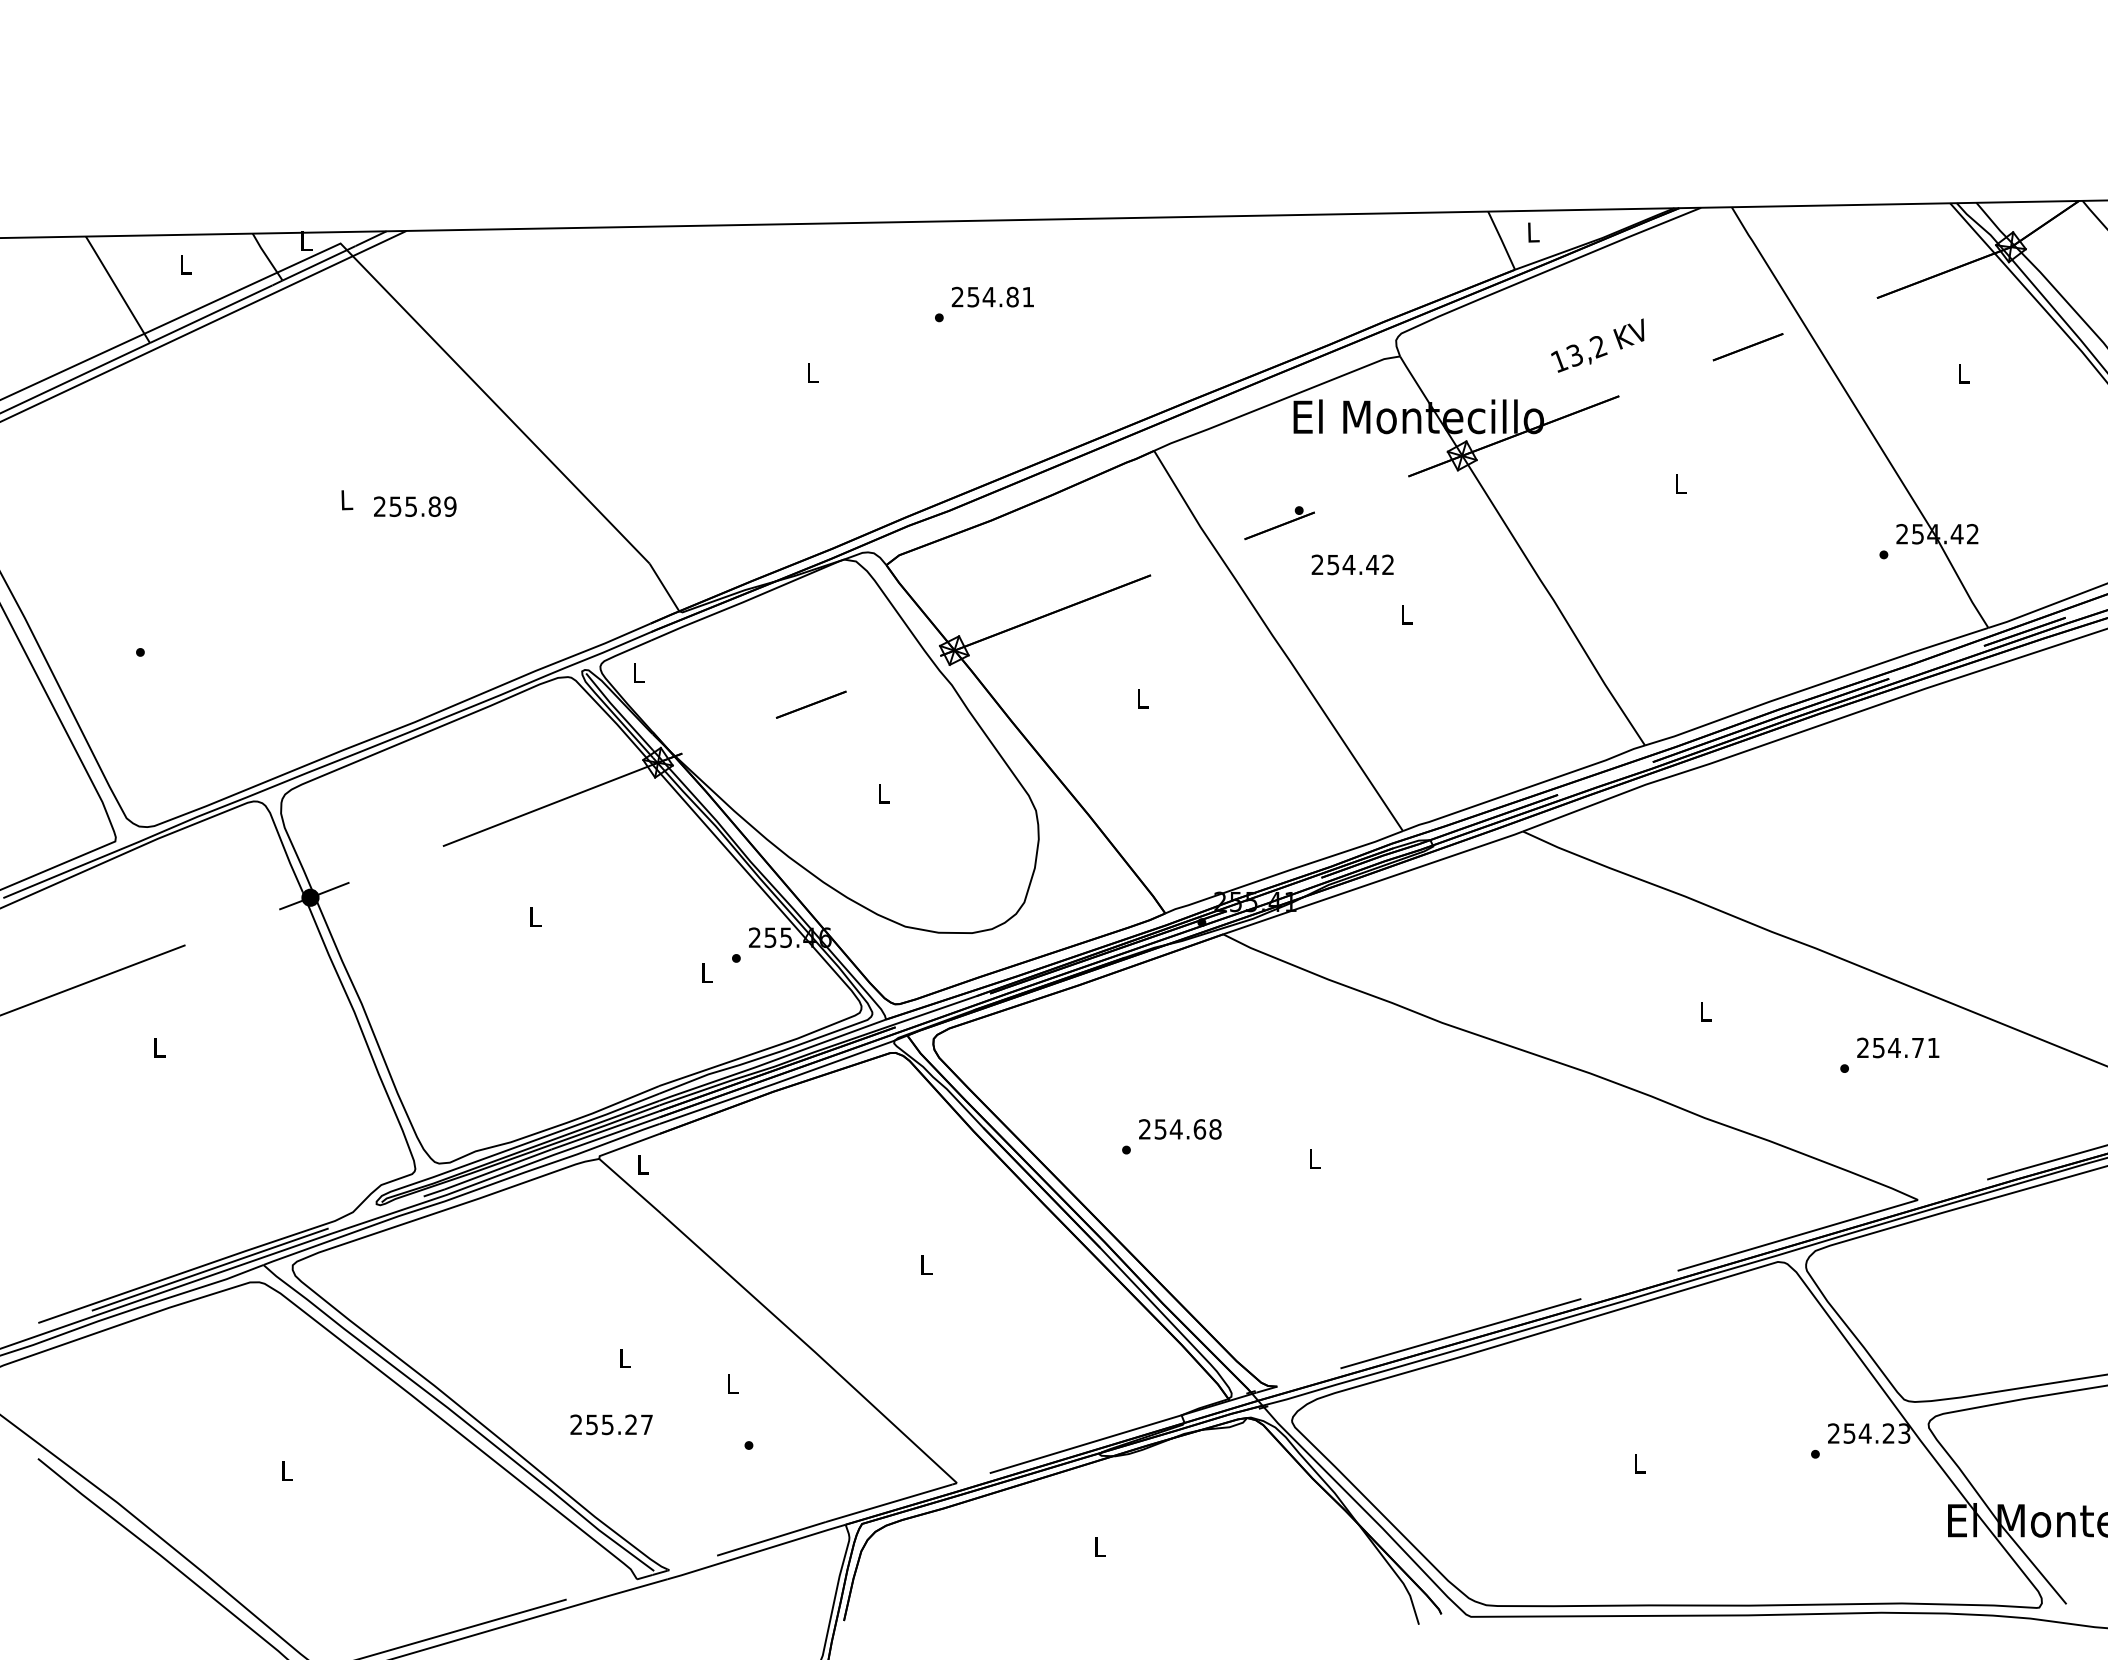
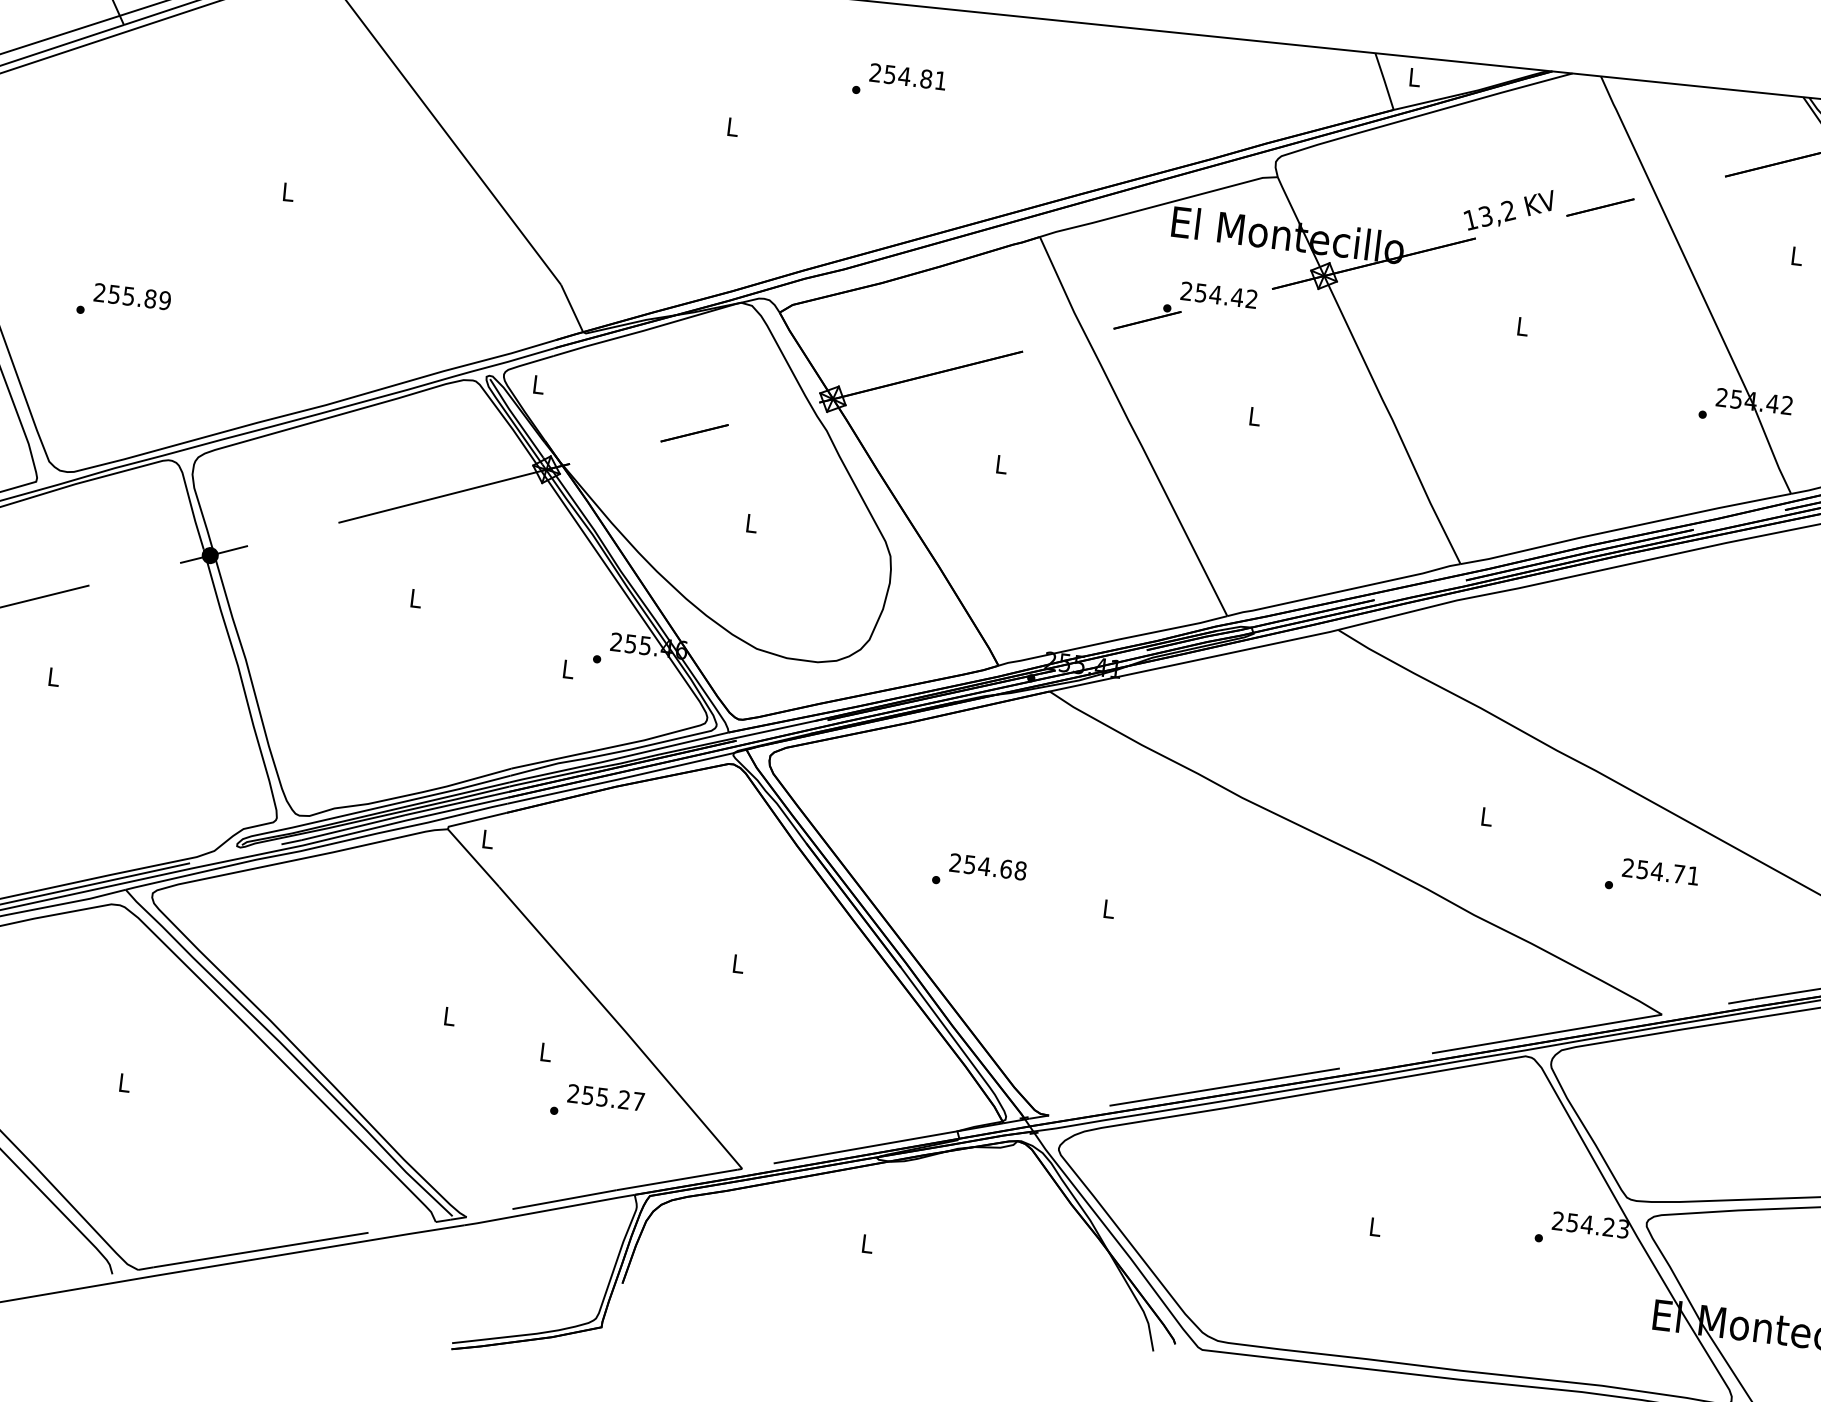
text: (1597, 345) -> (1507, 209), moved
text: (415, 506) -> (132, 296), moved
text: (1352, 564) -> (1218, 294), moved
text: (611, 1424) -> (606, 1097), moved

